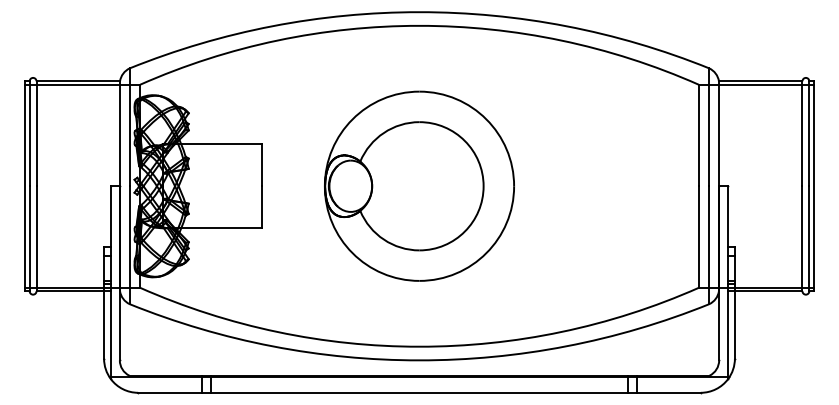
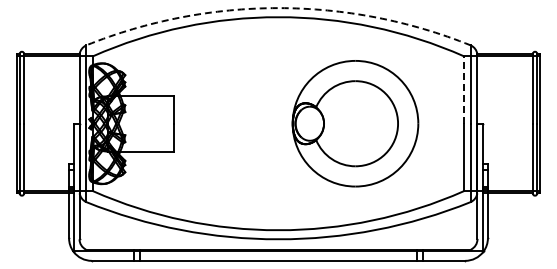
arc: (419, 12) -> (278, 8), solid -> dashed
line: (698, 136) -> (463, 90), solid -> dashed
part: (419, 185) -> (355, 123), moved

